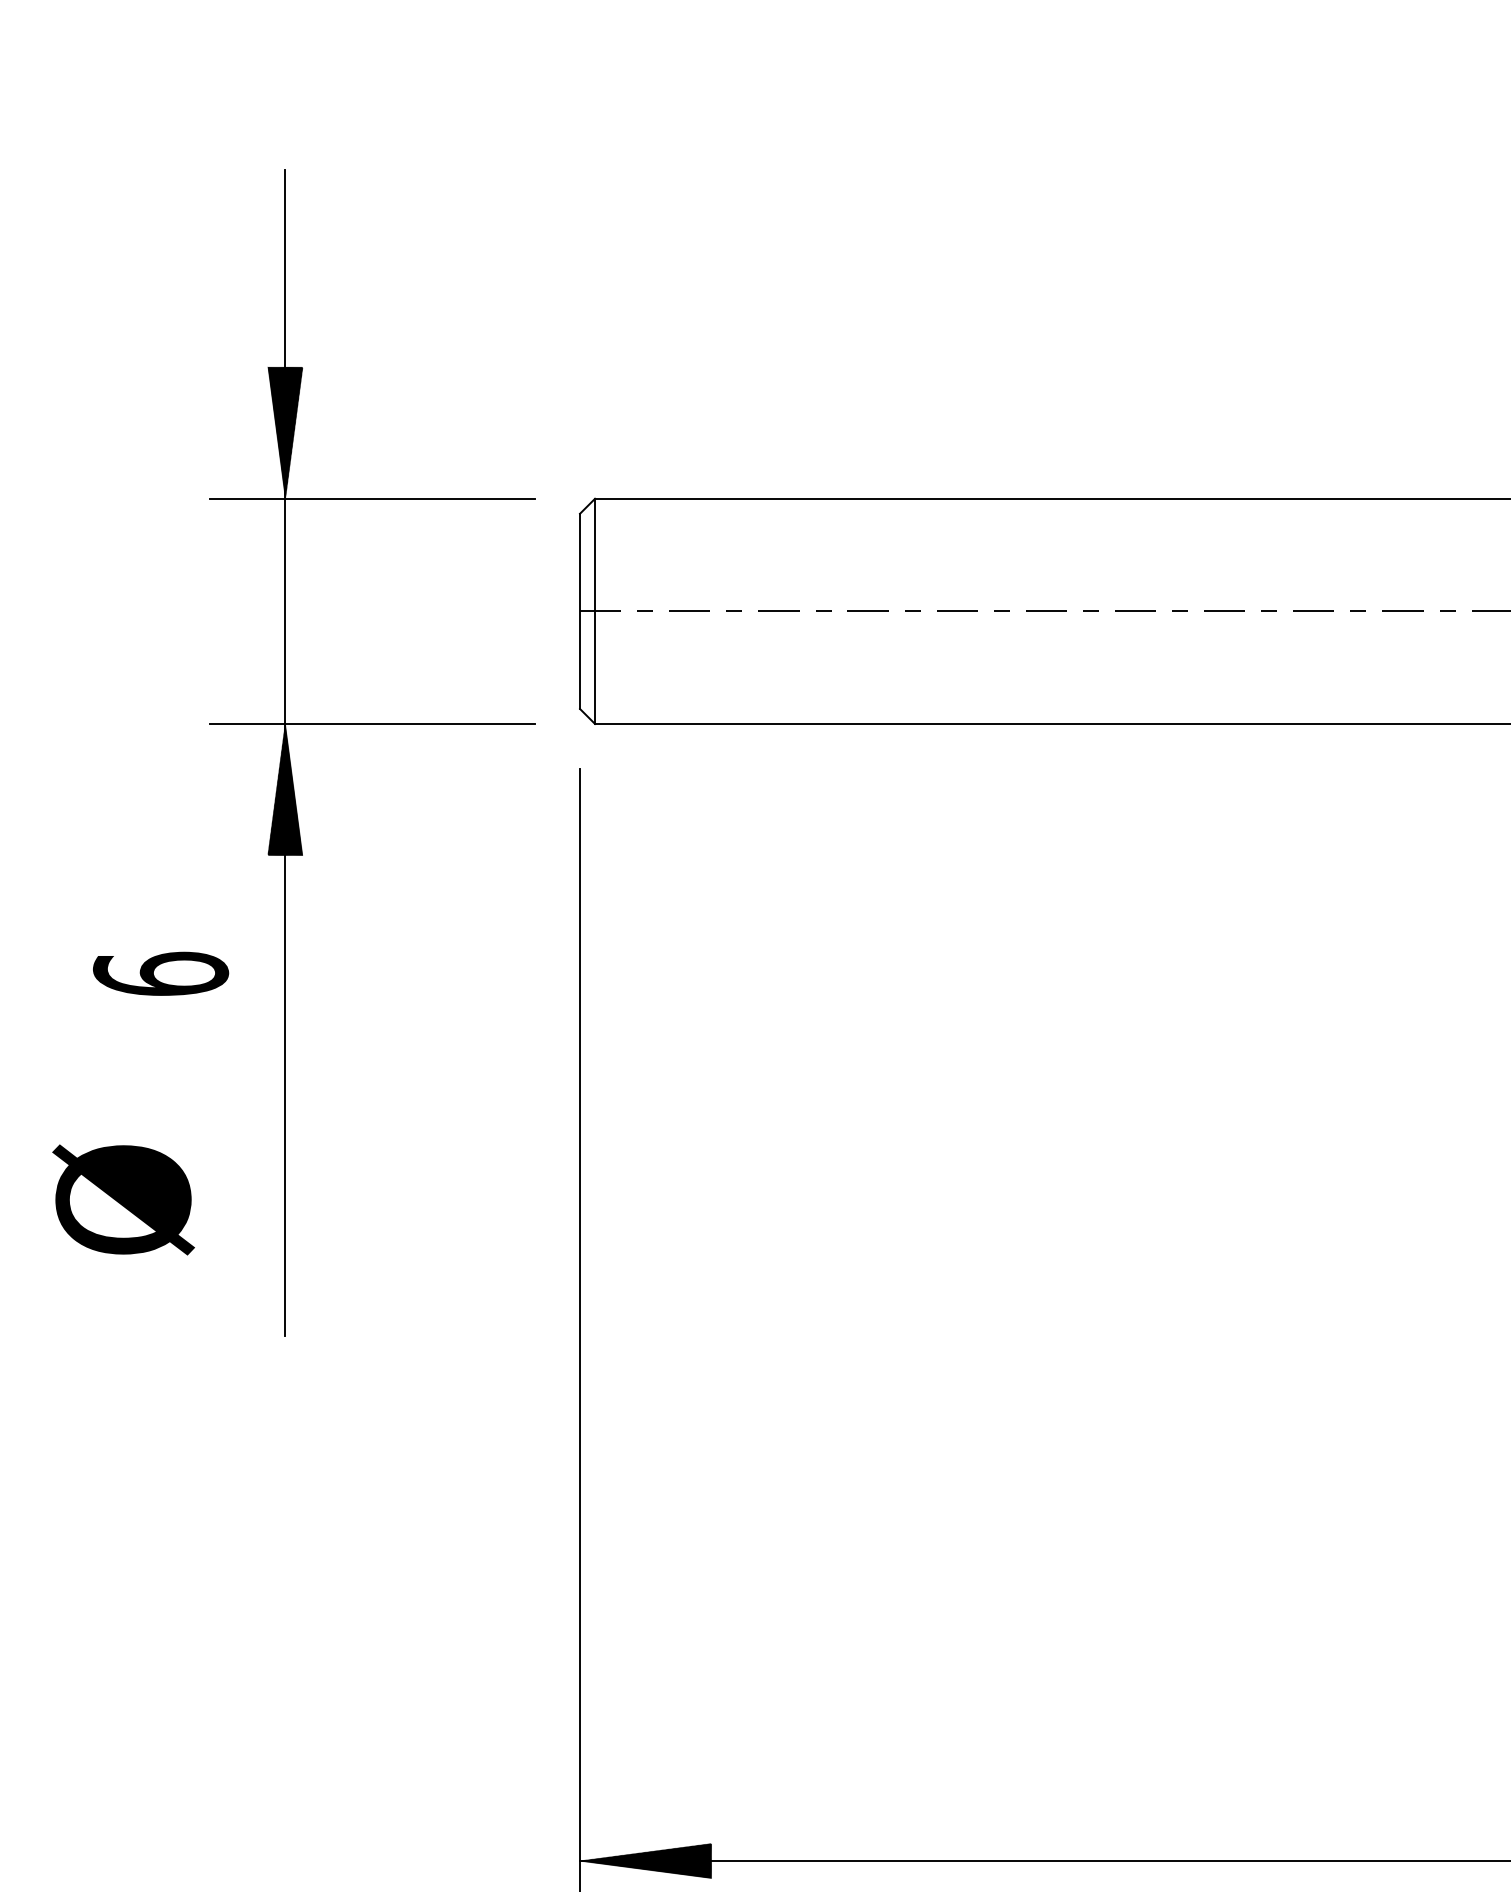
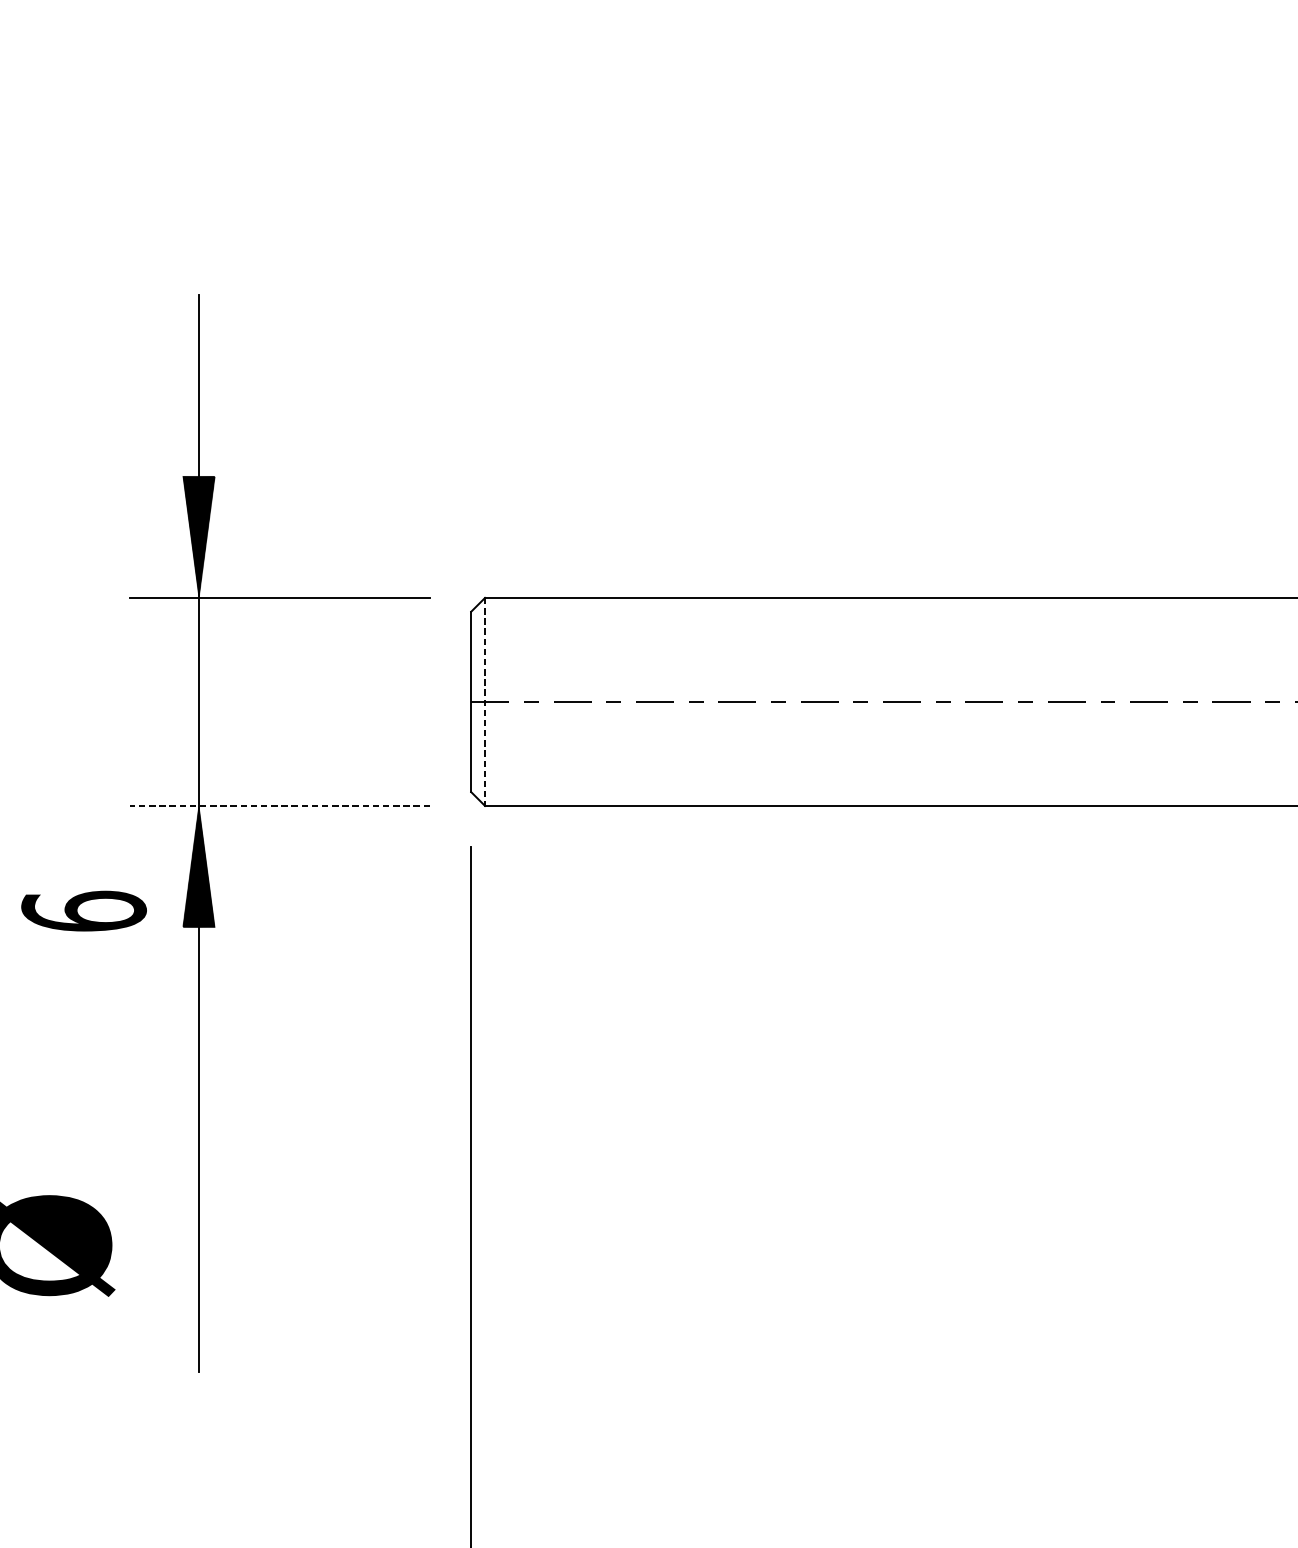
line: (595, 611) -> (485, 702), solid -> dashed
line: (372, 723) -> (279, 805), solid -> dashed
text: (161, 973) -> (84, 910), moved

